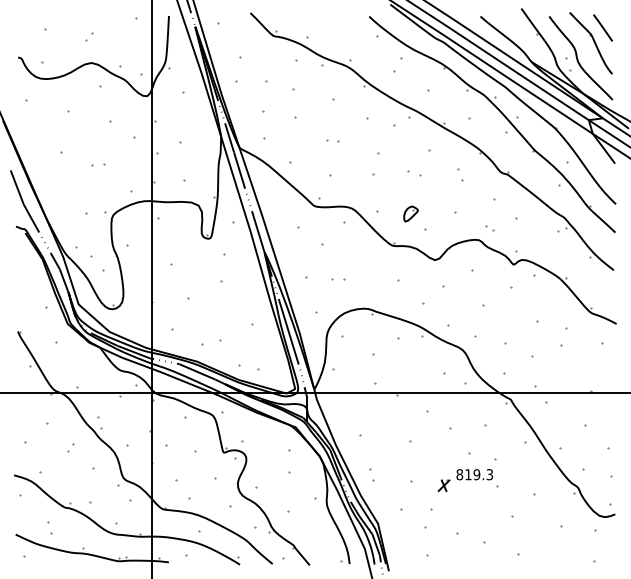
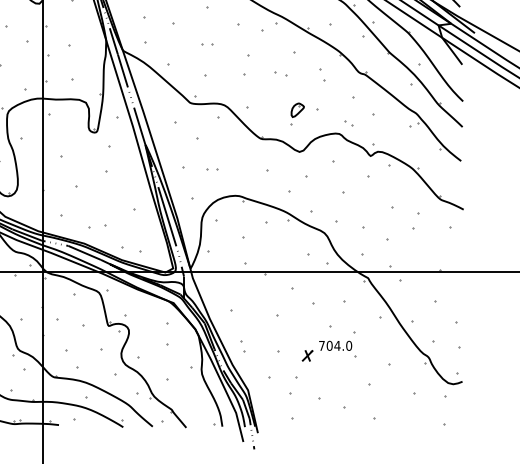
part: (410, 213) -> (297, 109), moved
text: (474, 474) -> (335, 345), 819.3 -> 704.0

